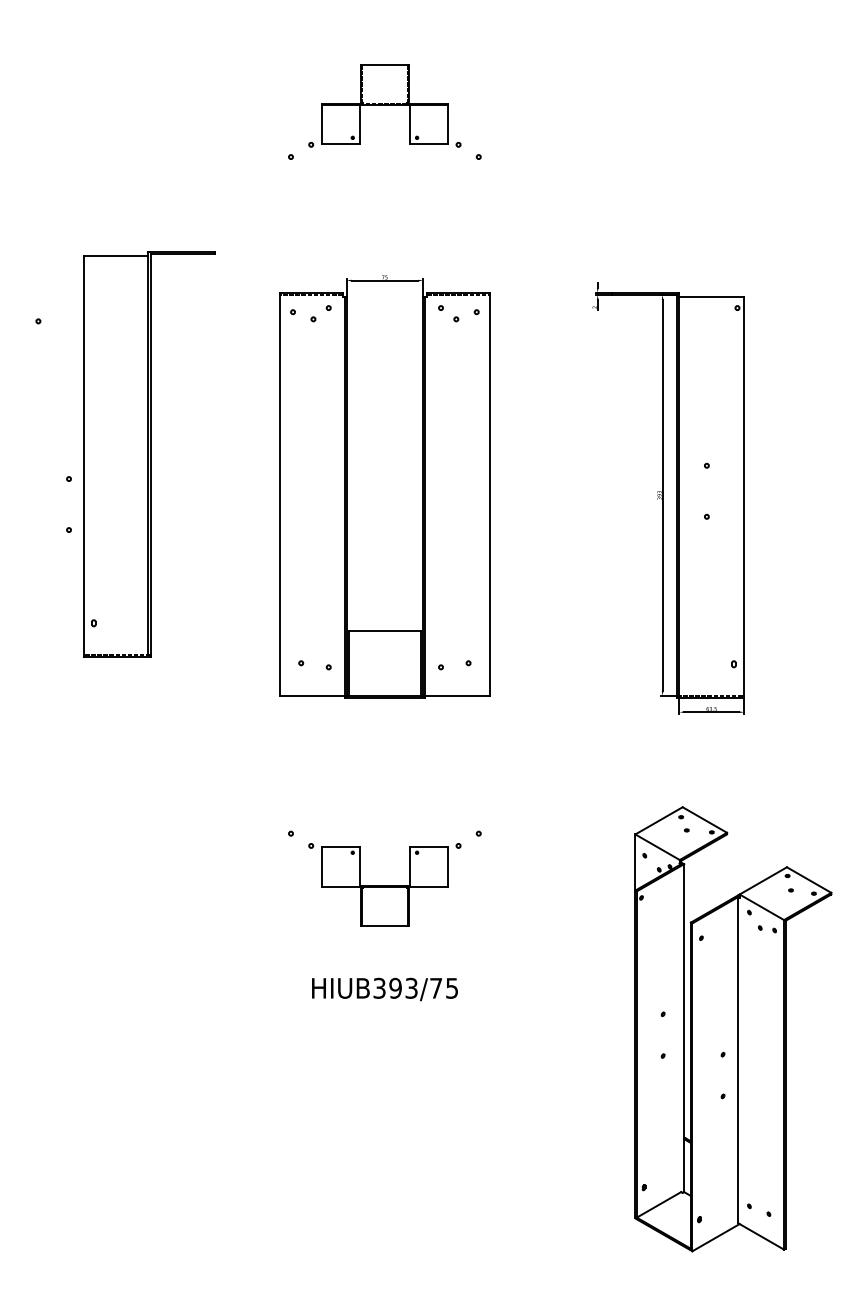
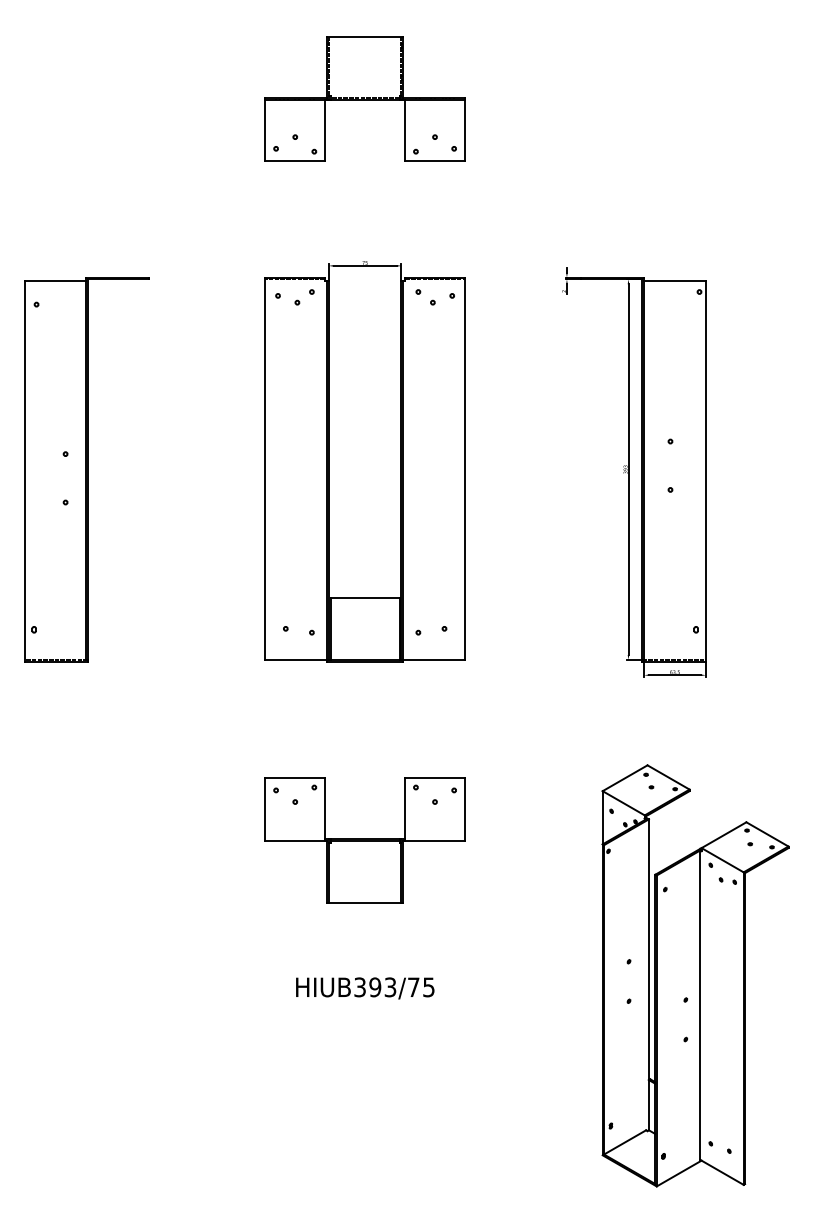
part: (384, 104) -> (364, 98), size x1.67
part: (149, 454) -> (86, 469), moved
part: (384, 885) -> (364, 839), size x1.67
text: (384, 989) -> (364, 988), moved

